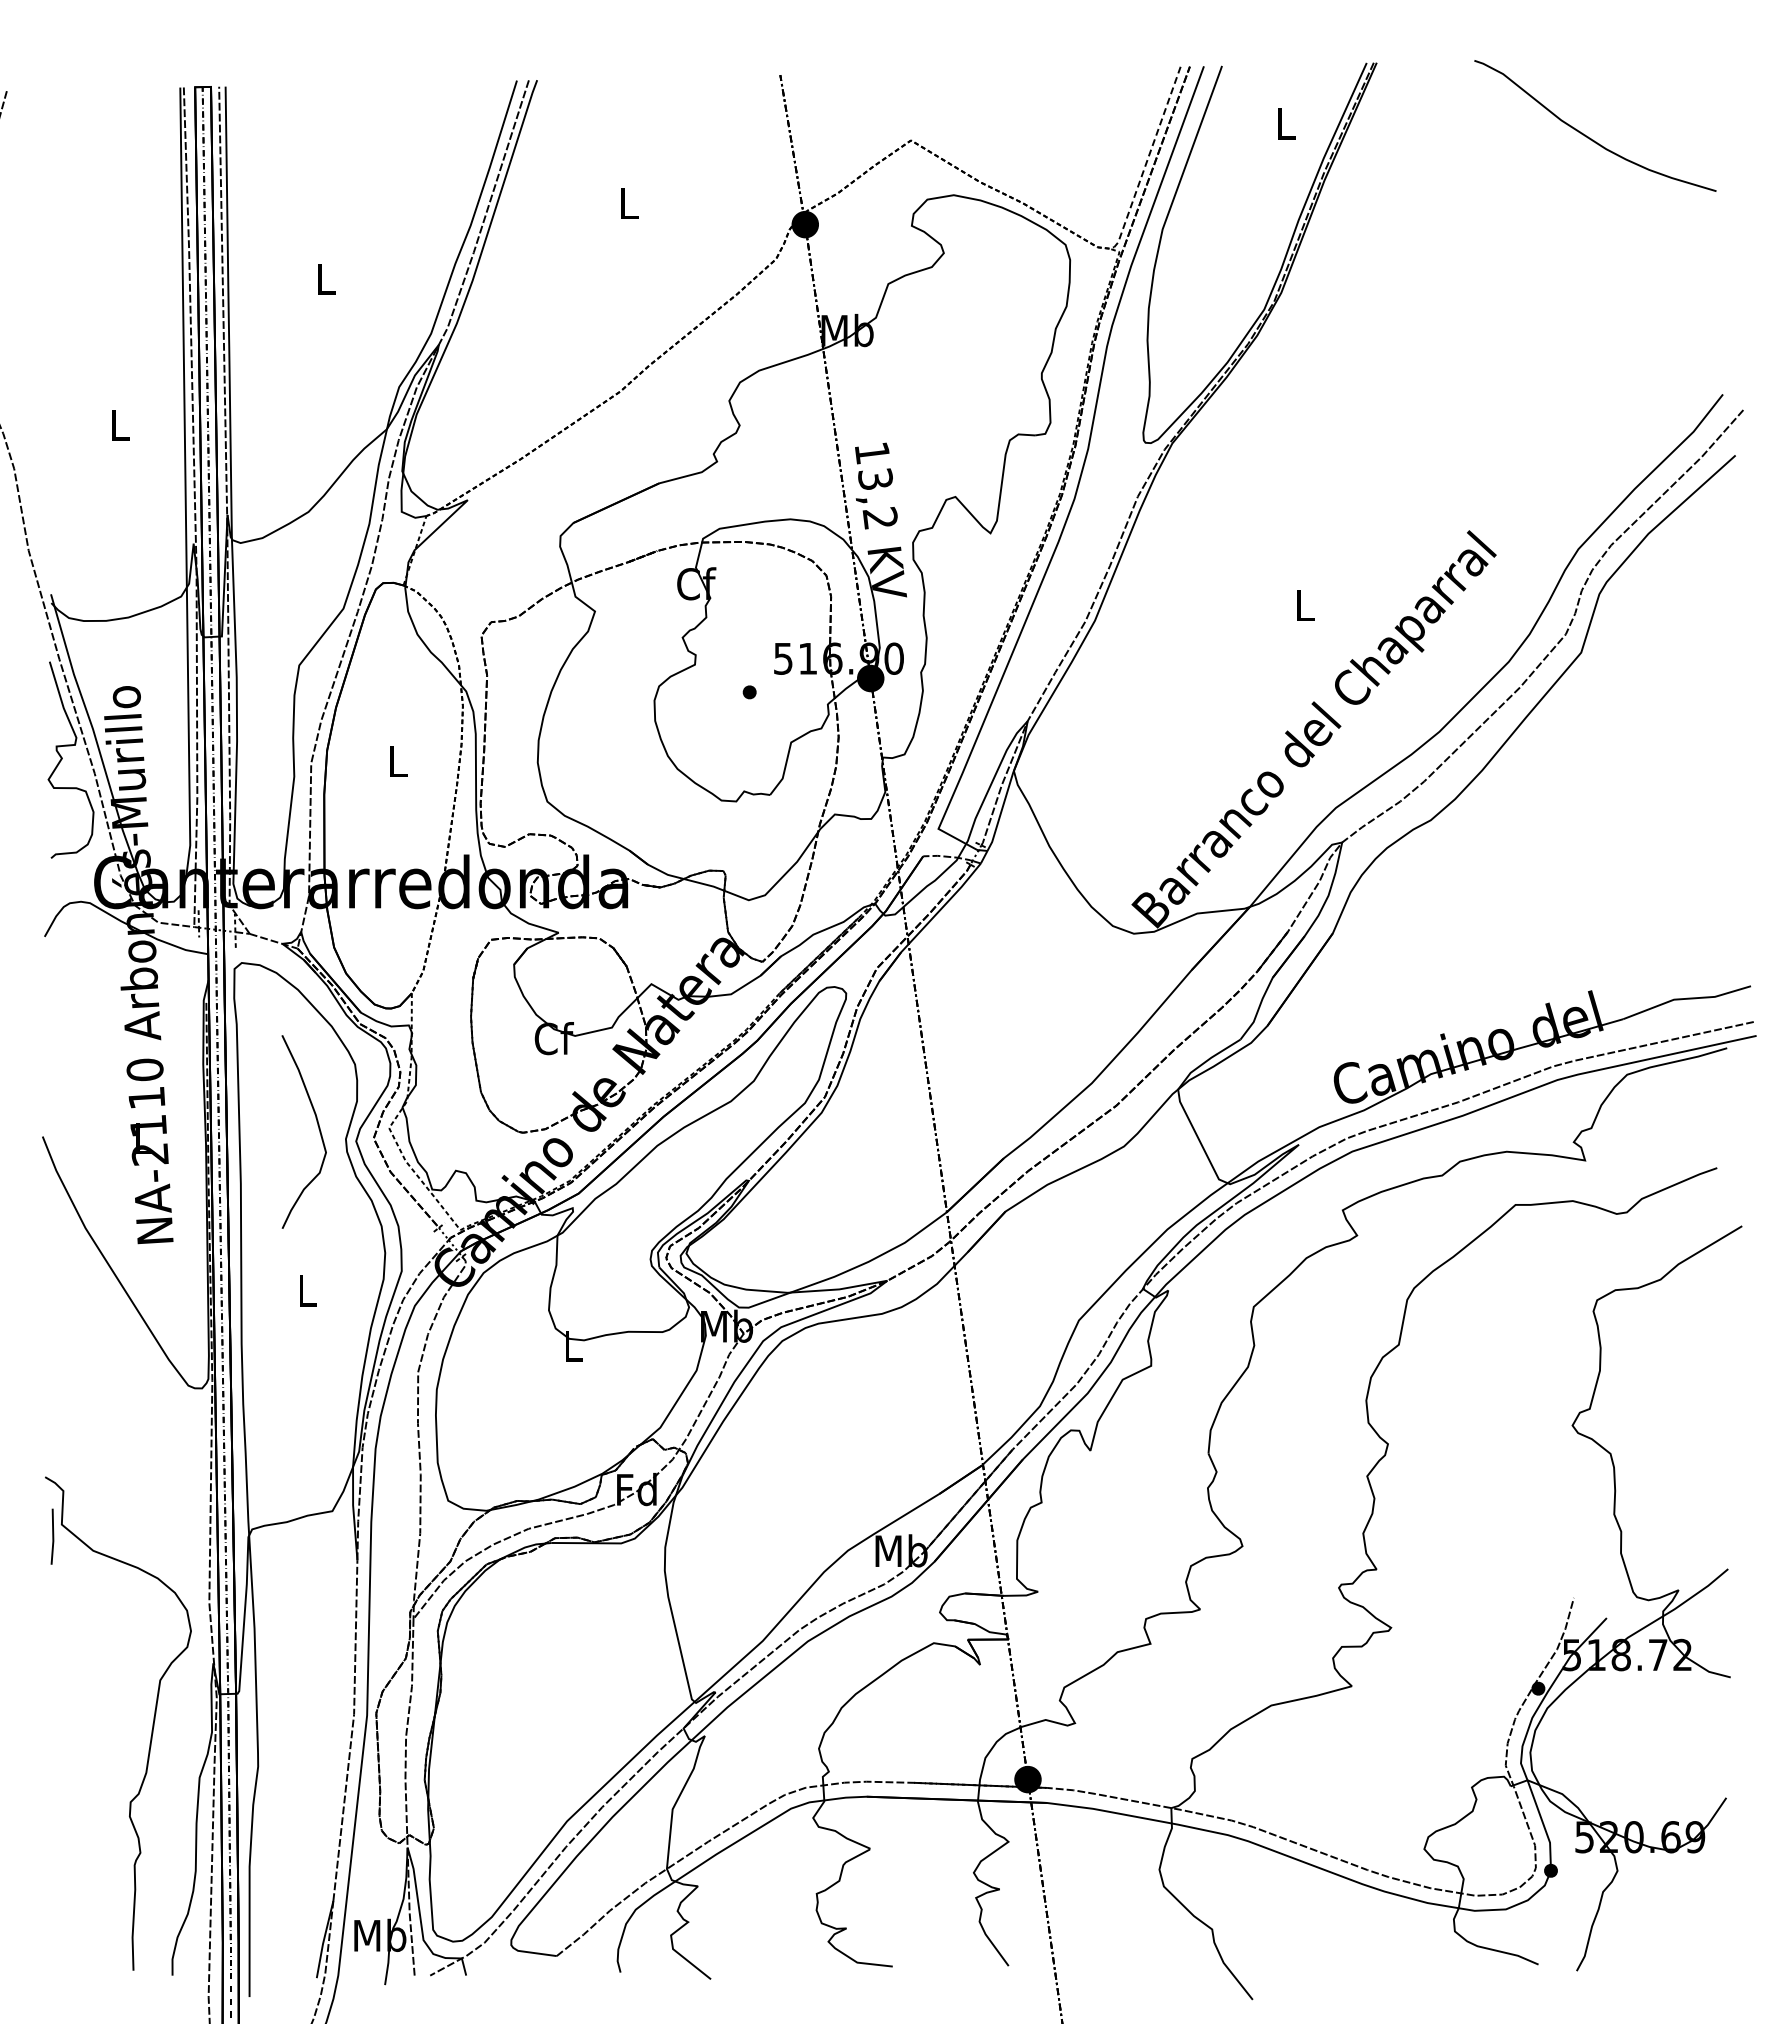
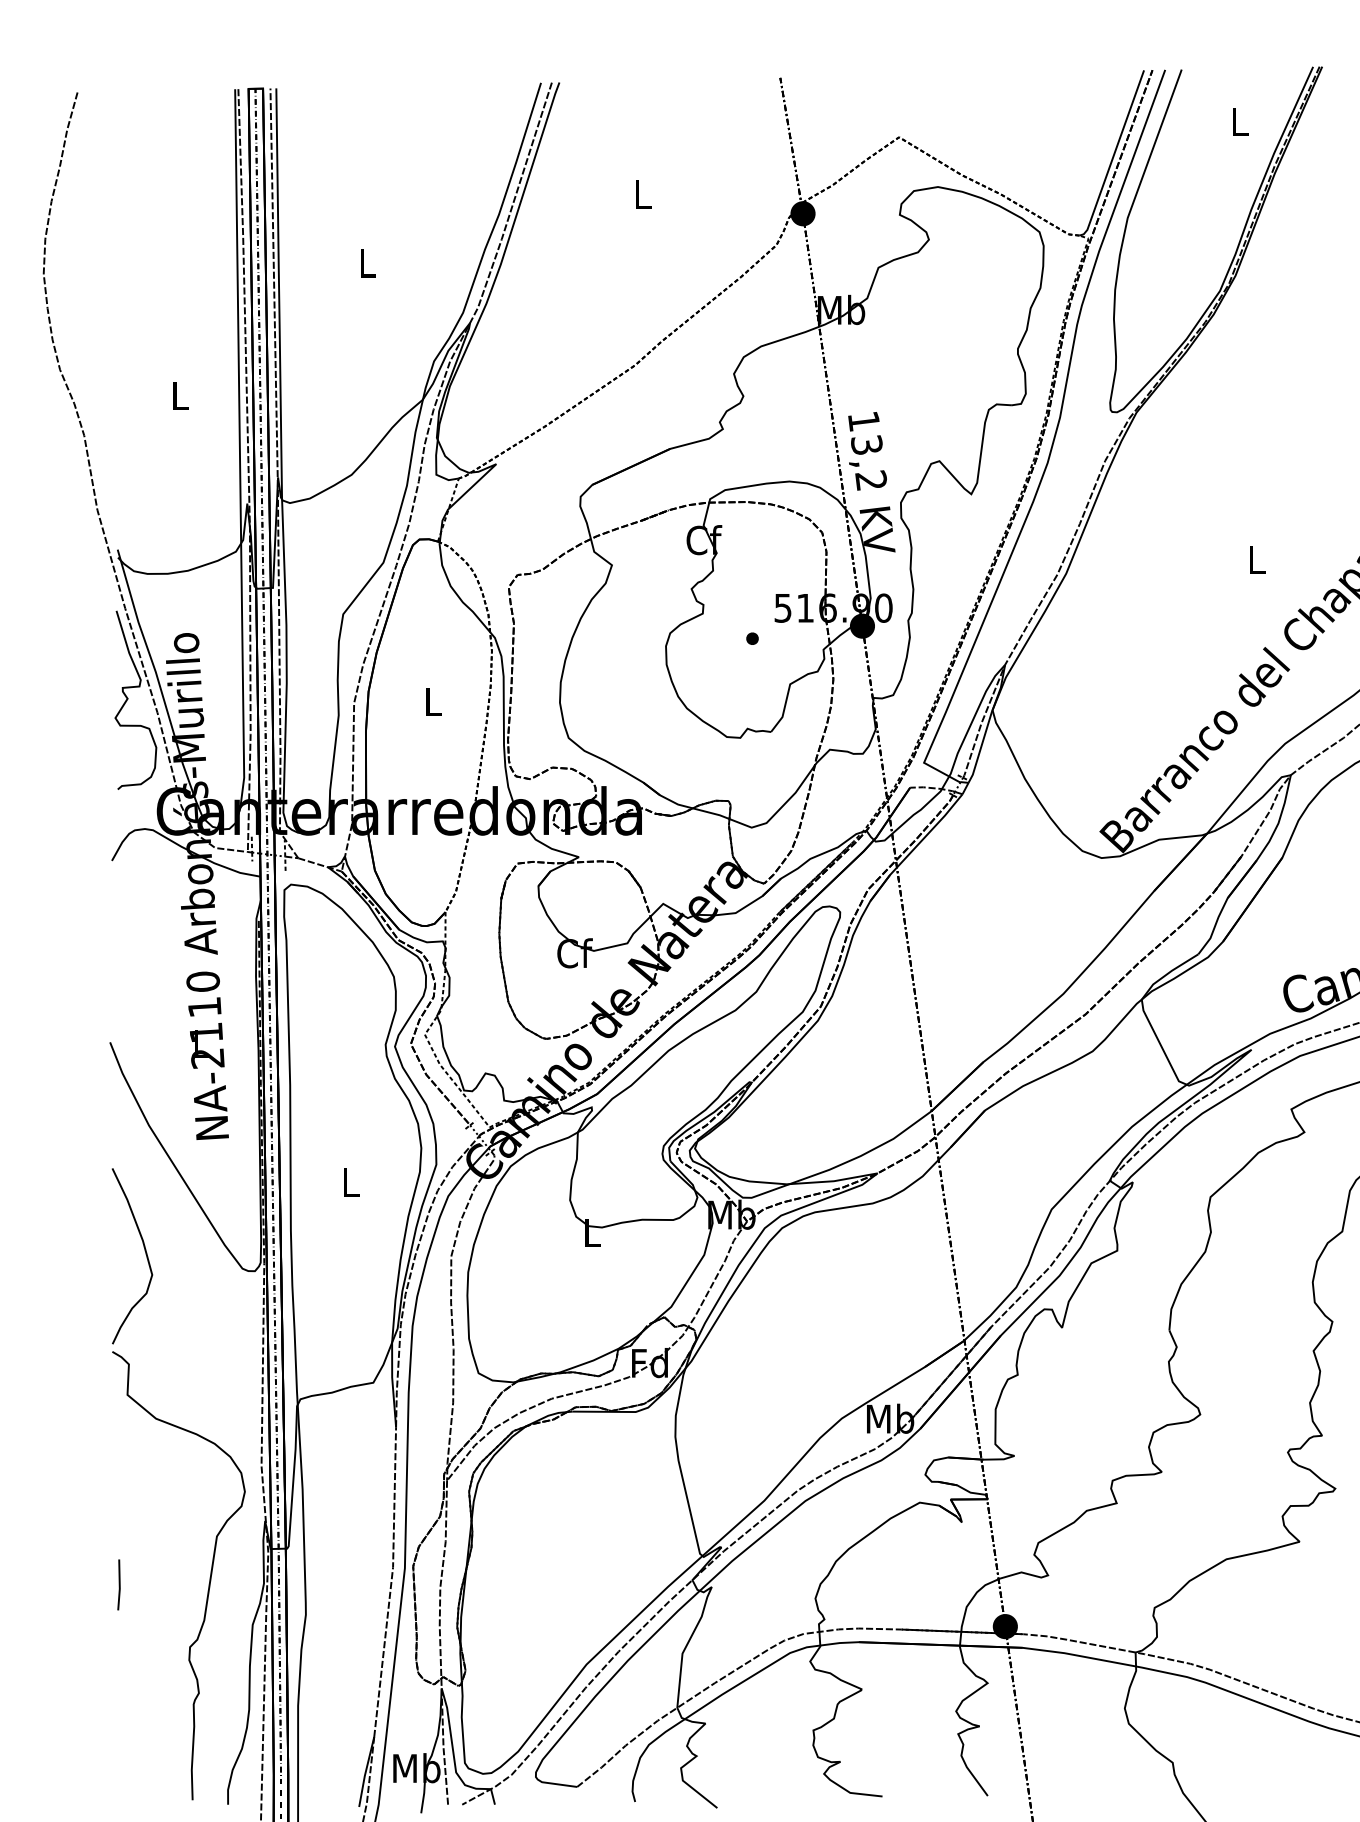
line: (1146, 161) -> (1113, 156), dashed -> solid
curve: (318, 1129) -> (145, 1253), moved
line: (52, 1536) -> (119, 1584), moved

